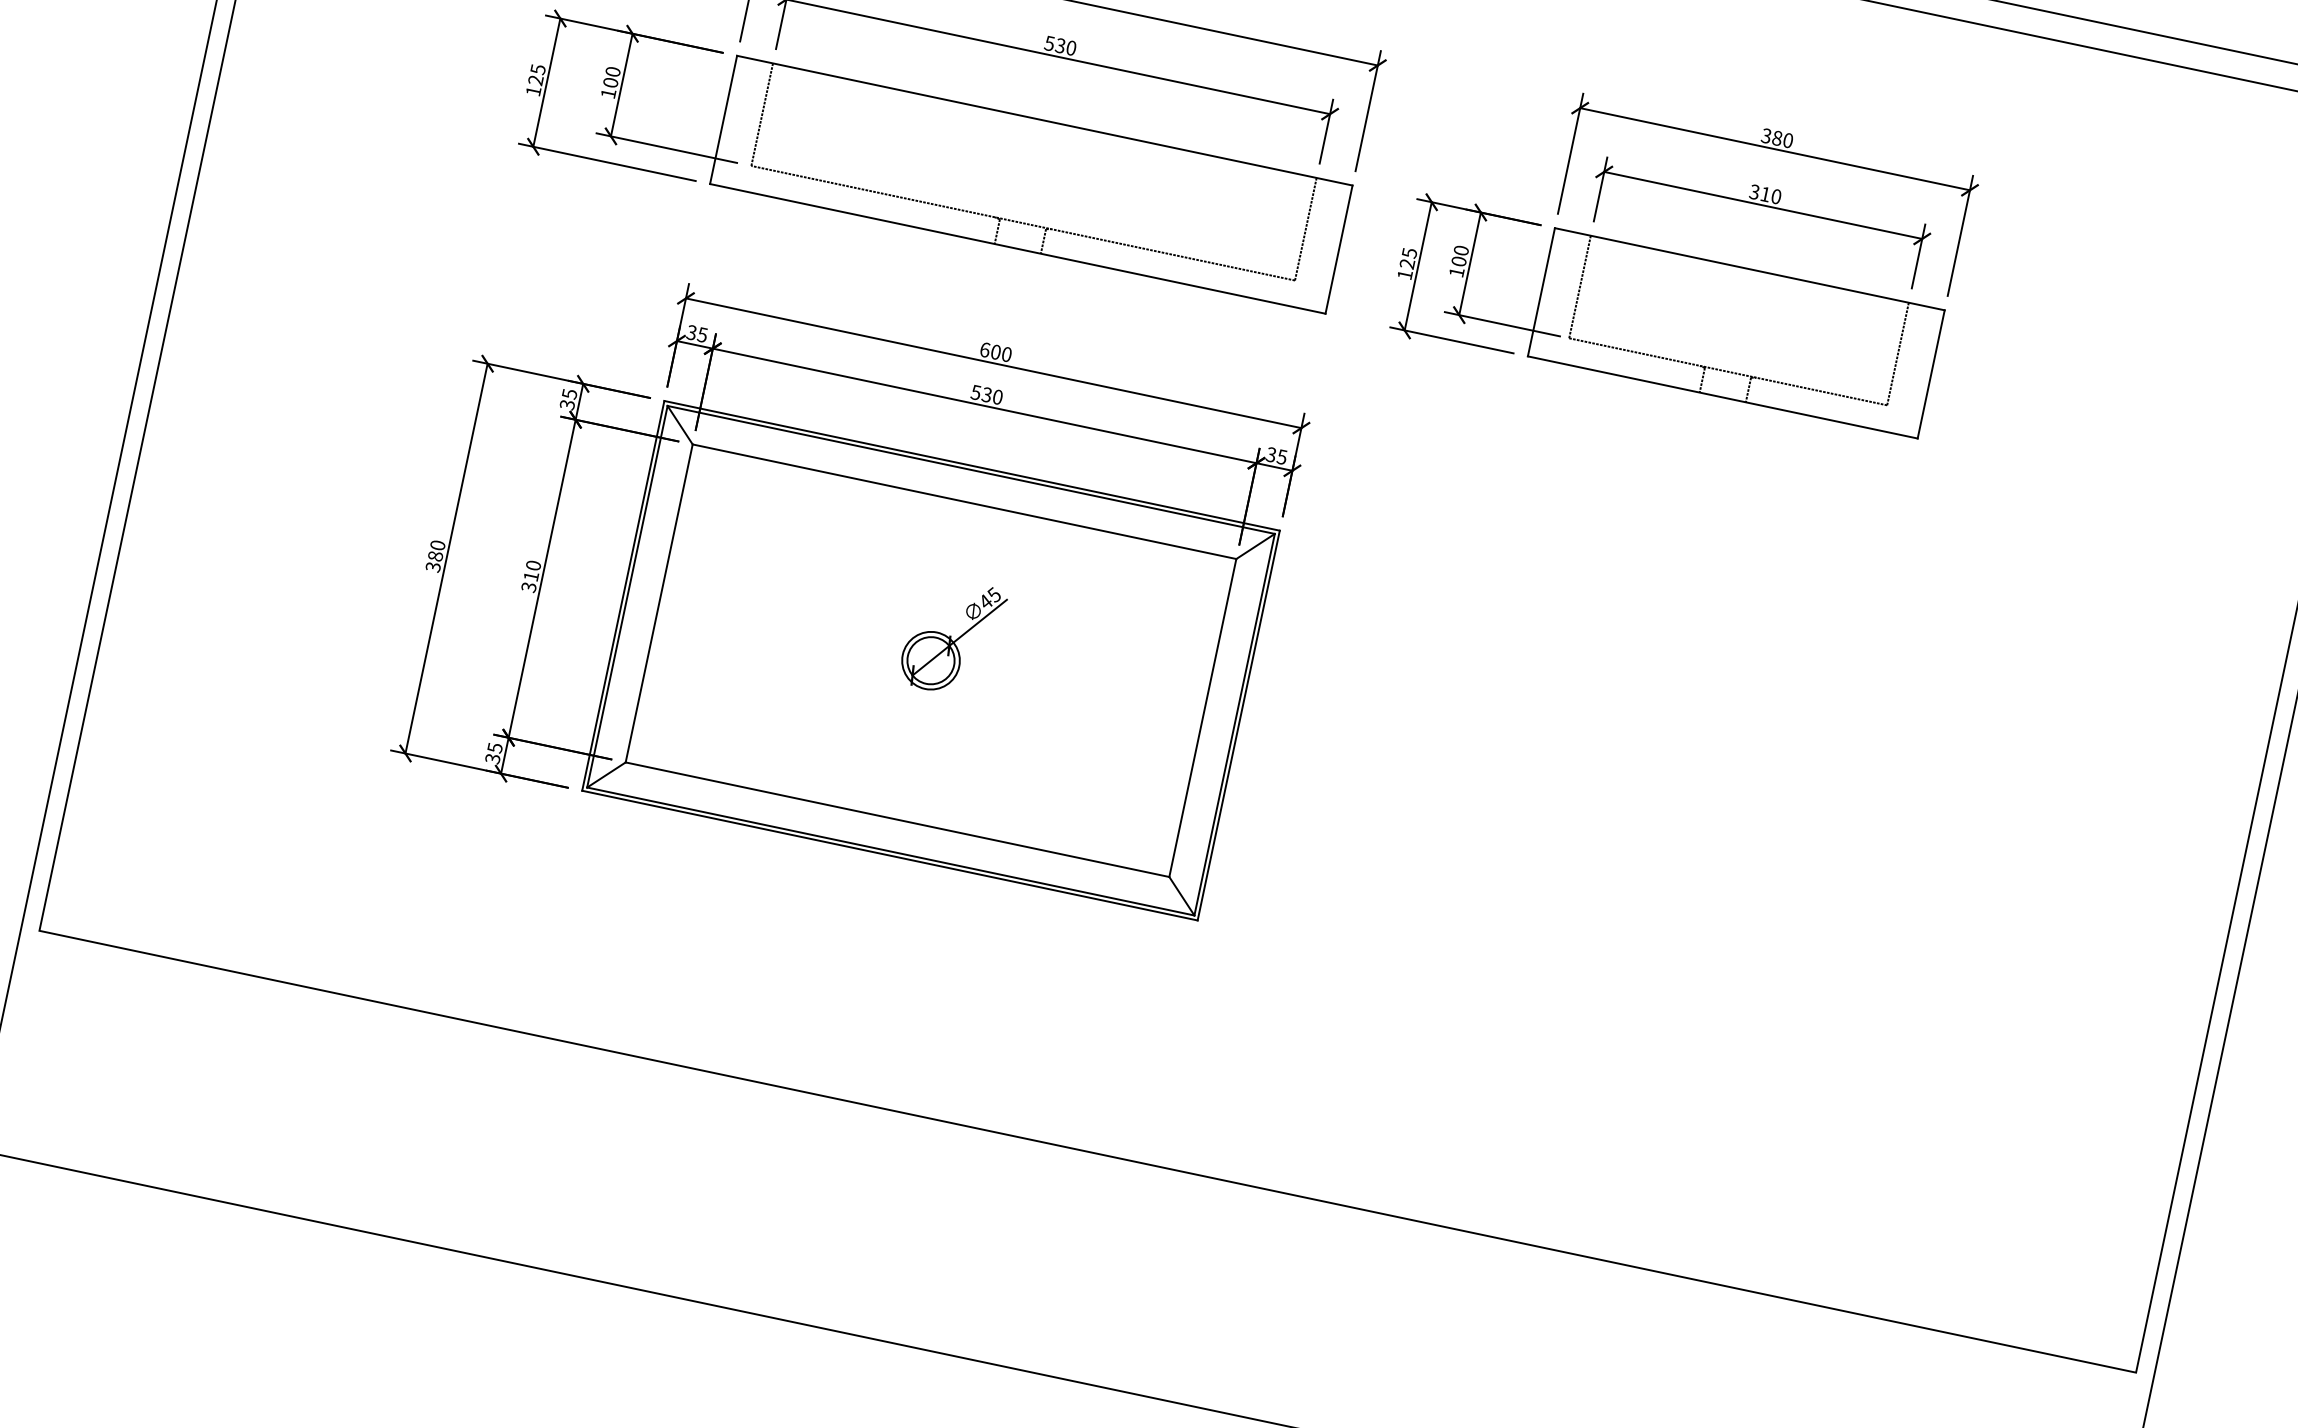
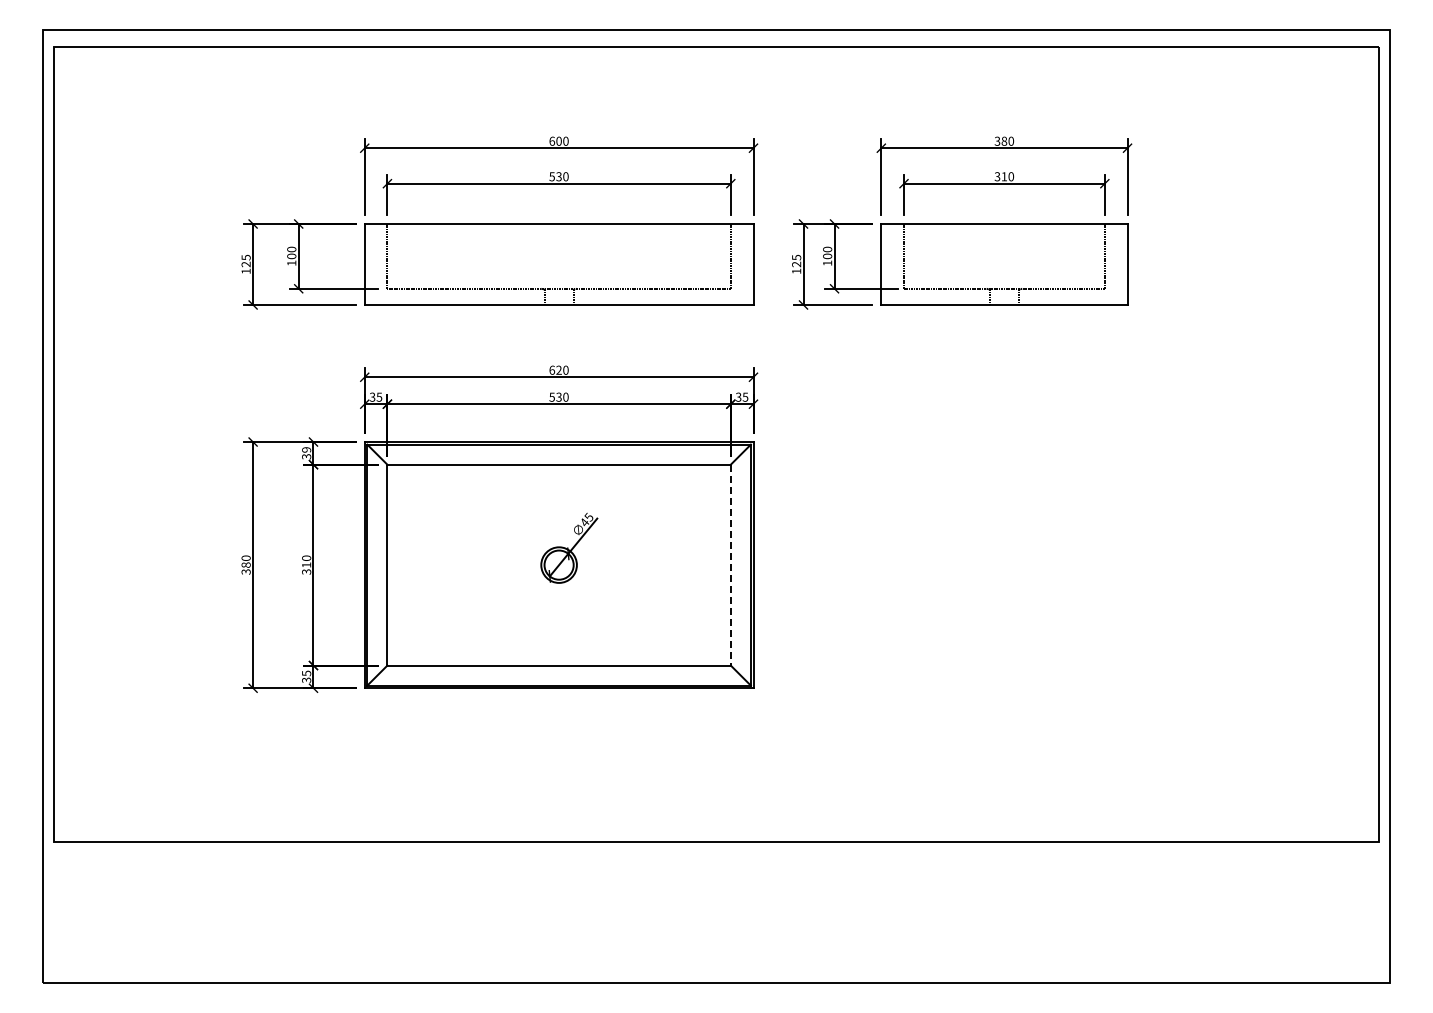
text: (994, 352) -> (558, 370), 600 -> 620
text: (569, 393) -> (306, 449), 35 -> 39
line: (1202, 718) -> (730, 565), solid -> dashed

